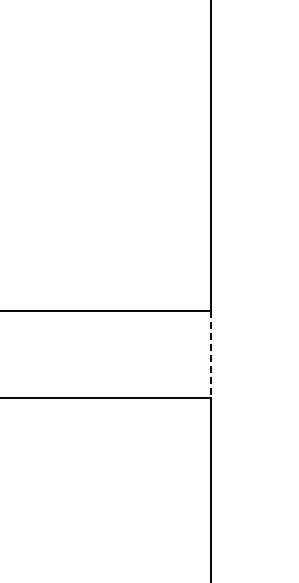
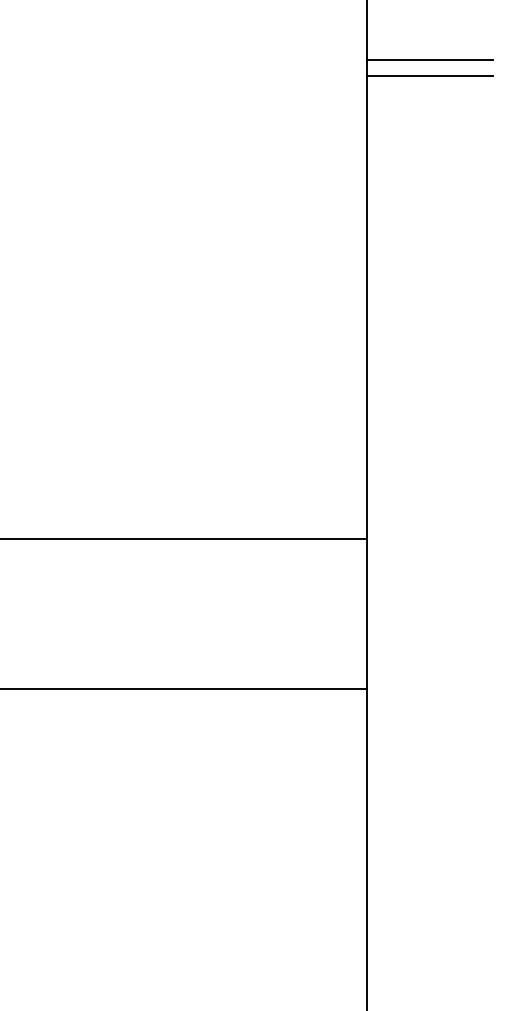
line: (247, 34) -> (429, 59), added
line: (247, 43) -> (429, 75), added
line: (211, 354) -> (367, 614), dashed -> solid

